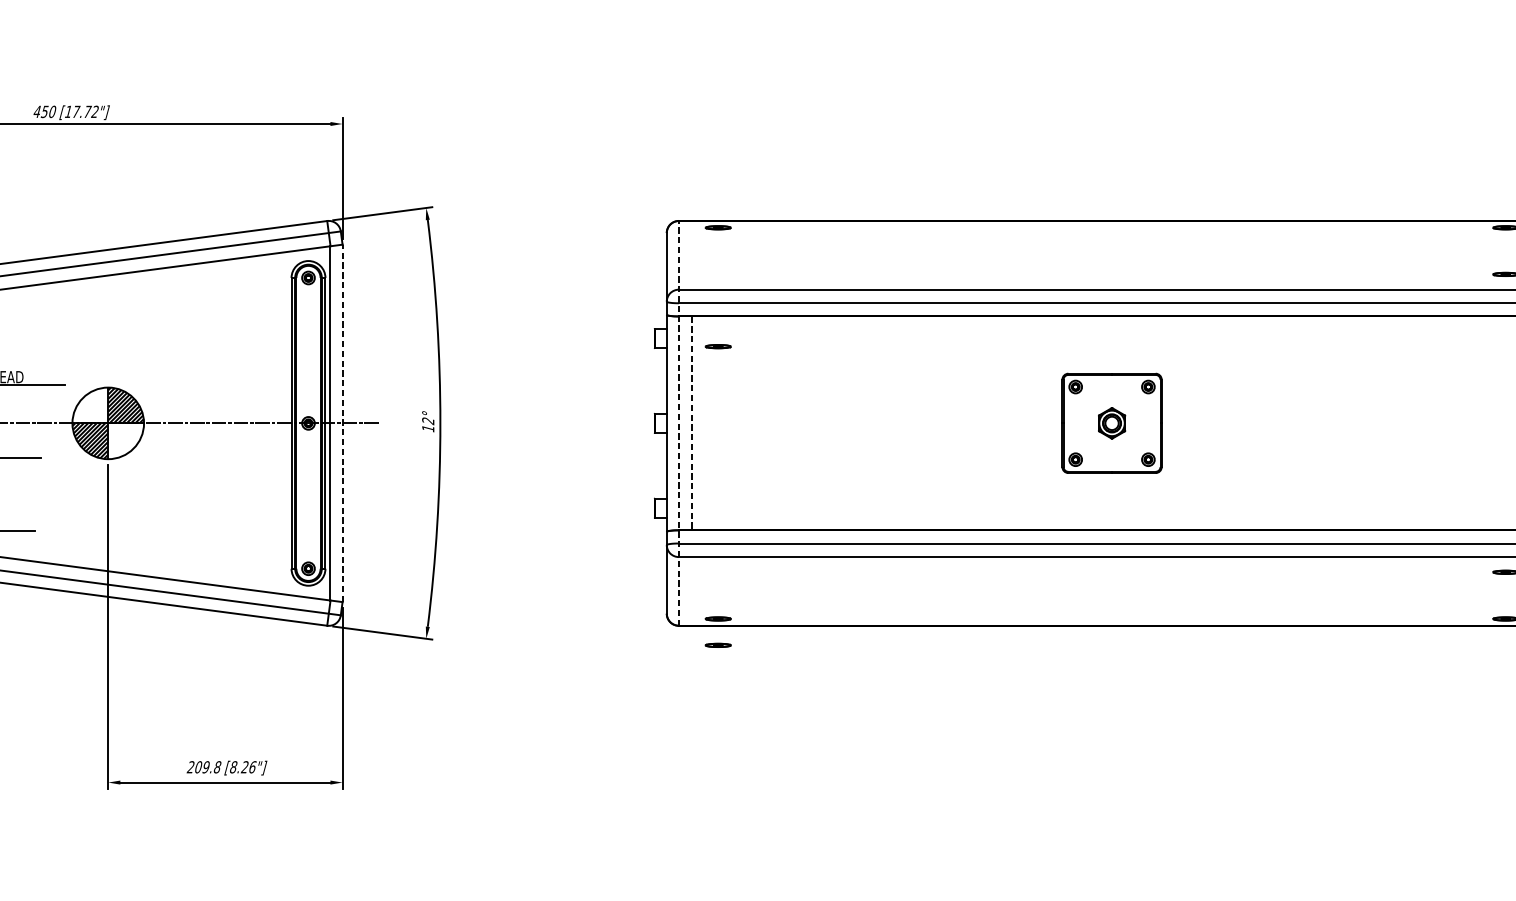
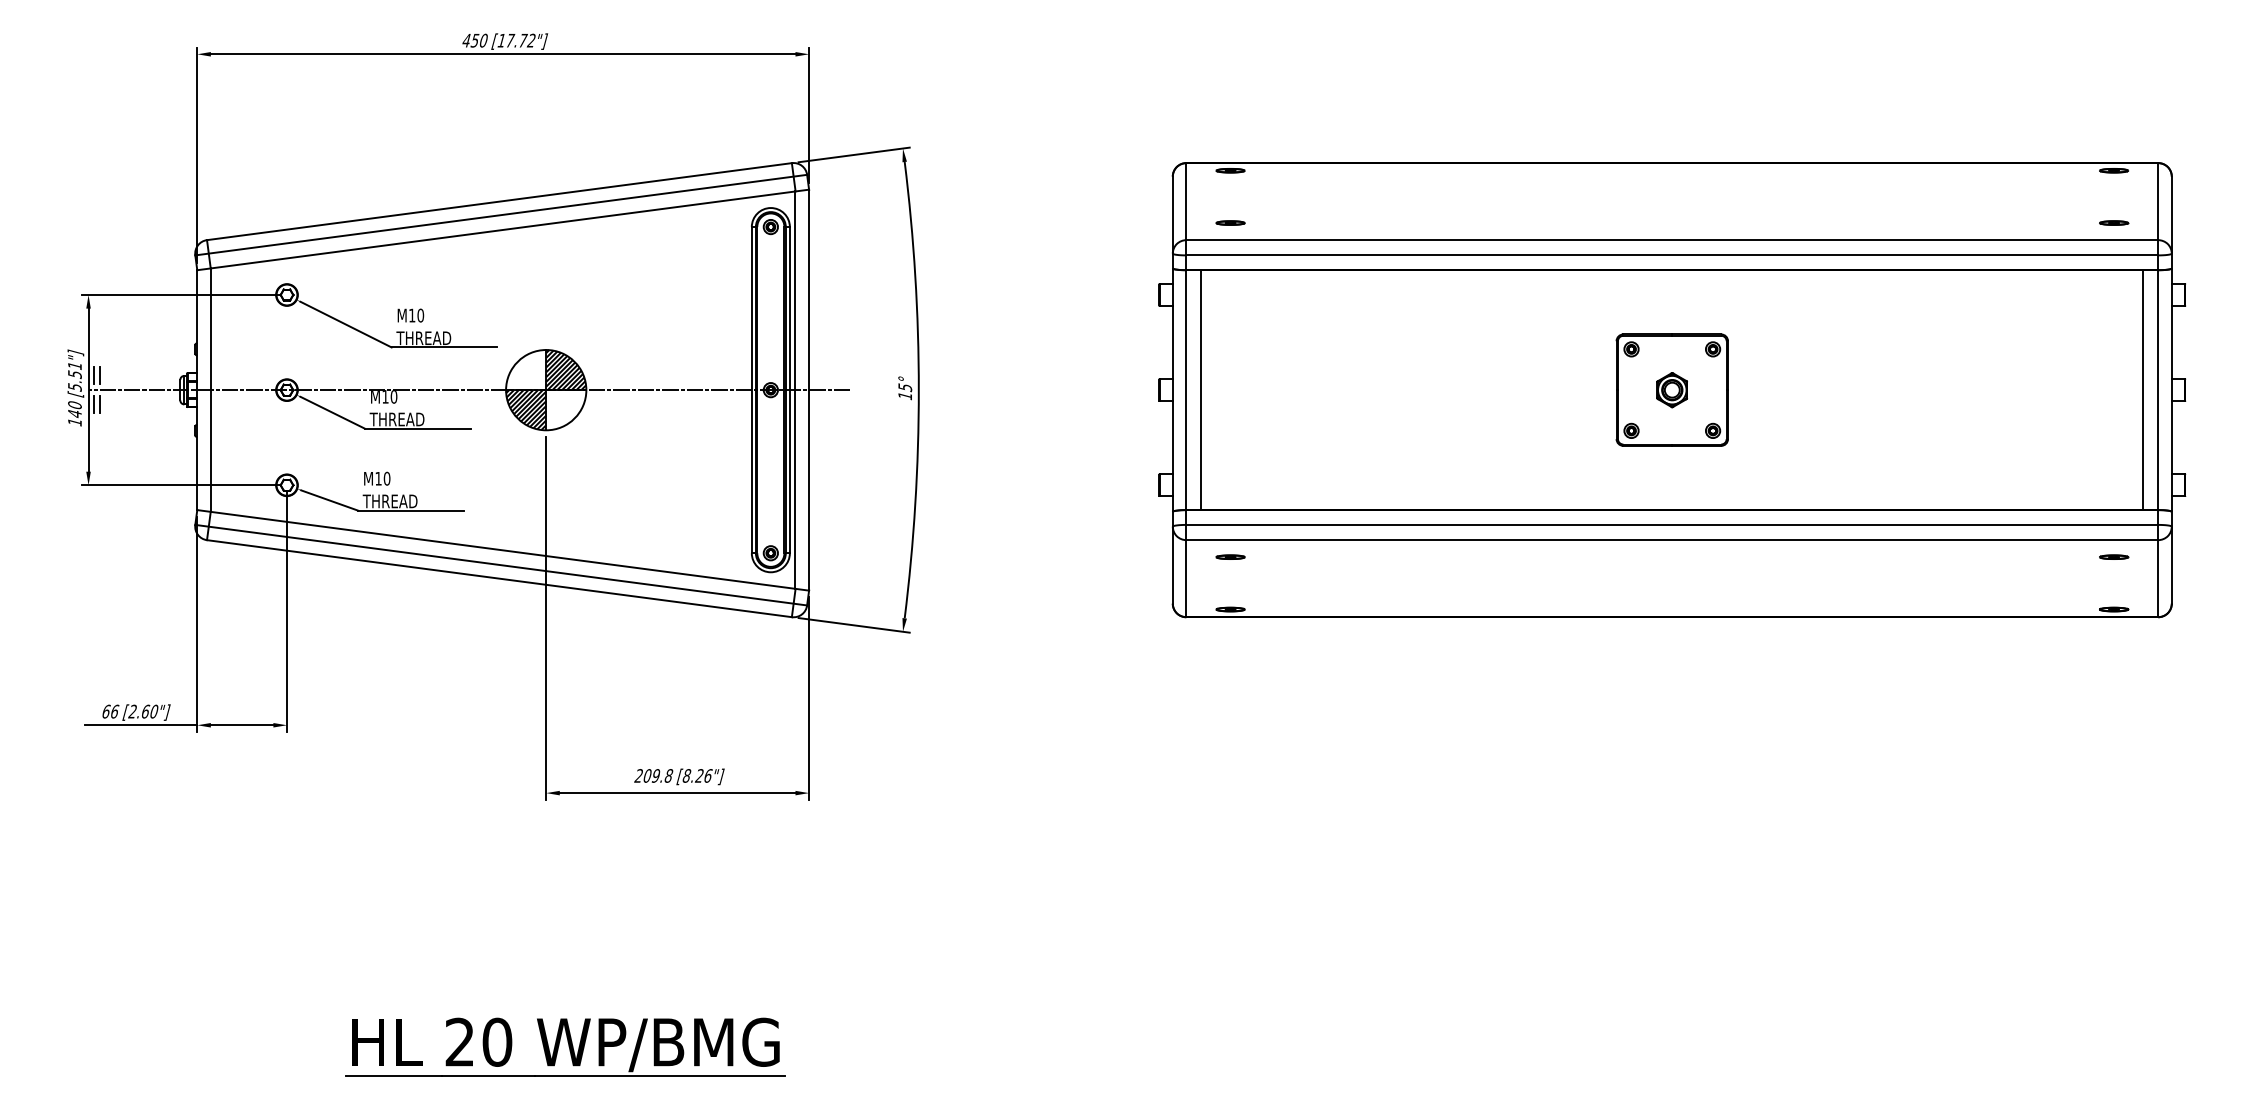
part: (718, 346) -> (1230, 222), moved
text: (428, 421) -> (905, 387), 12° -> 15°
line: (342, 422) -> (809, 389), dashed -> solid
line: (679, 422) -> (1186, 389), dashed -> solid
line: (692, 423) -> (1201, 390), dashed -> solid
part: (718, 644) -> (1230, 556), moved

